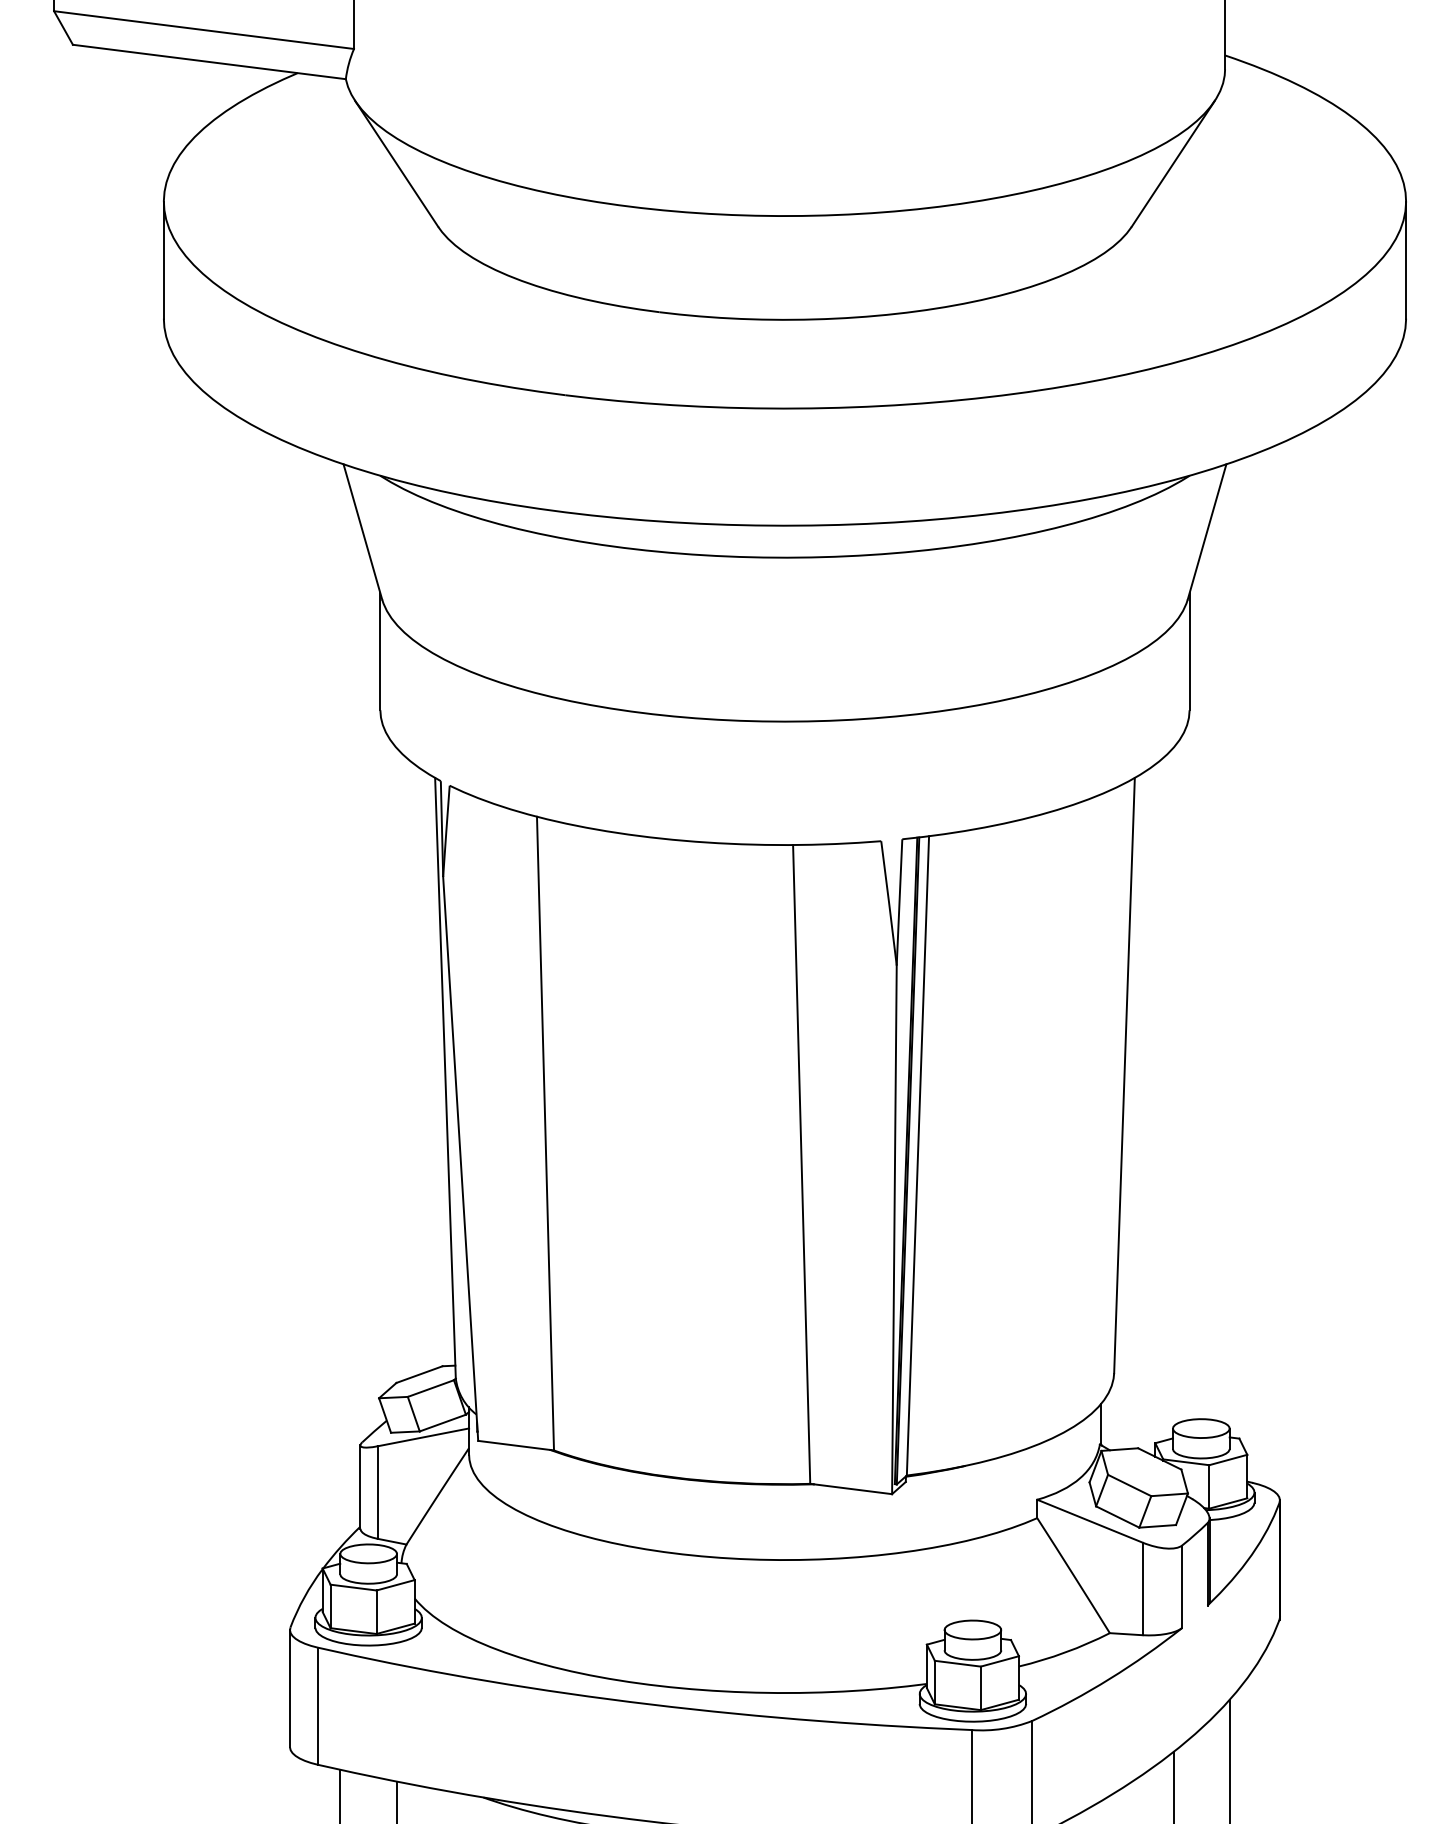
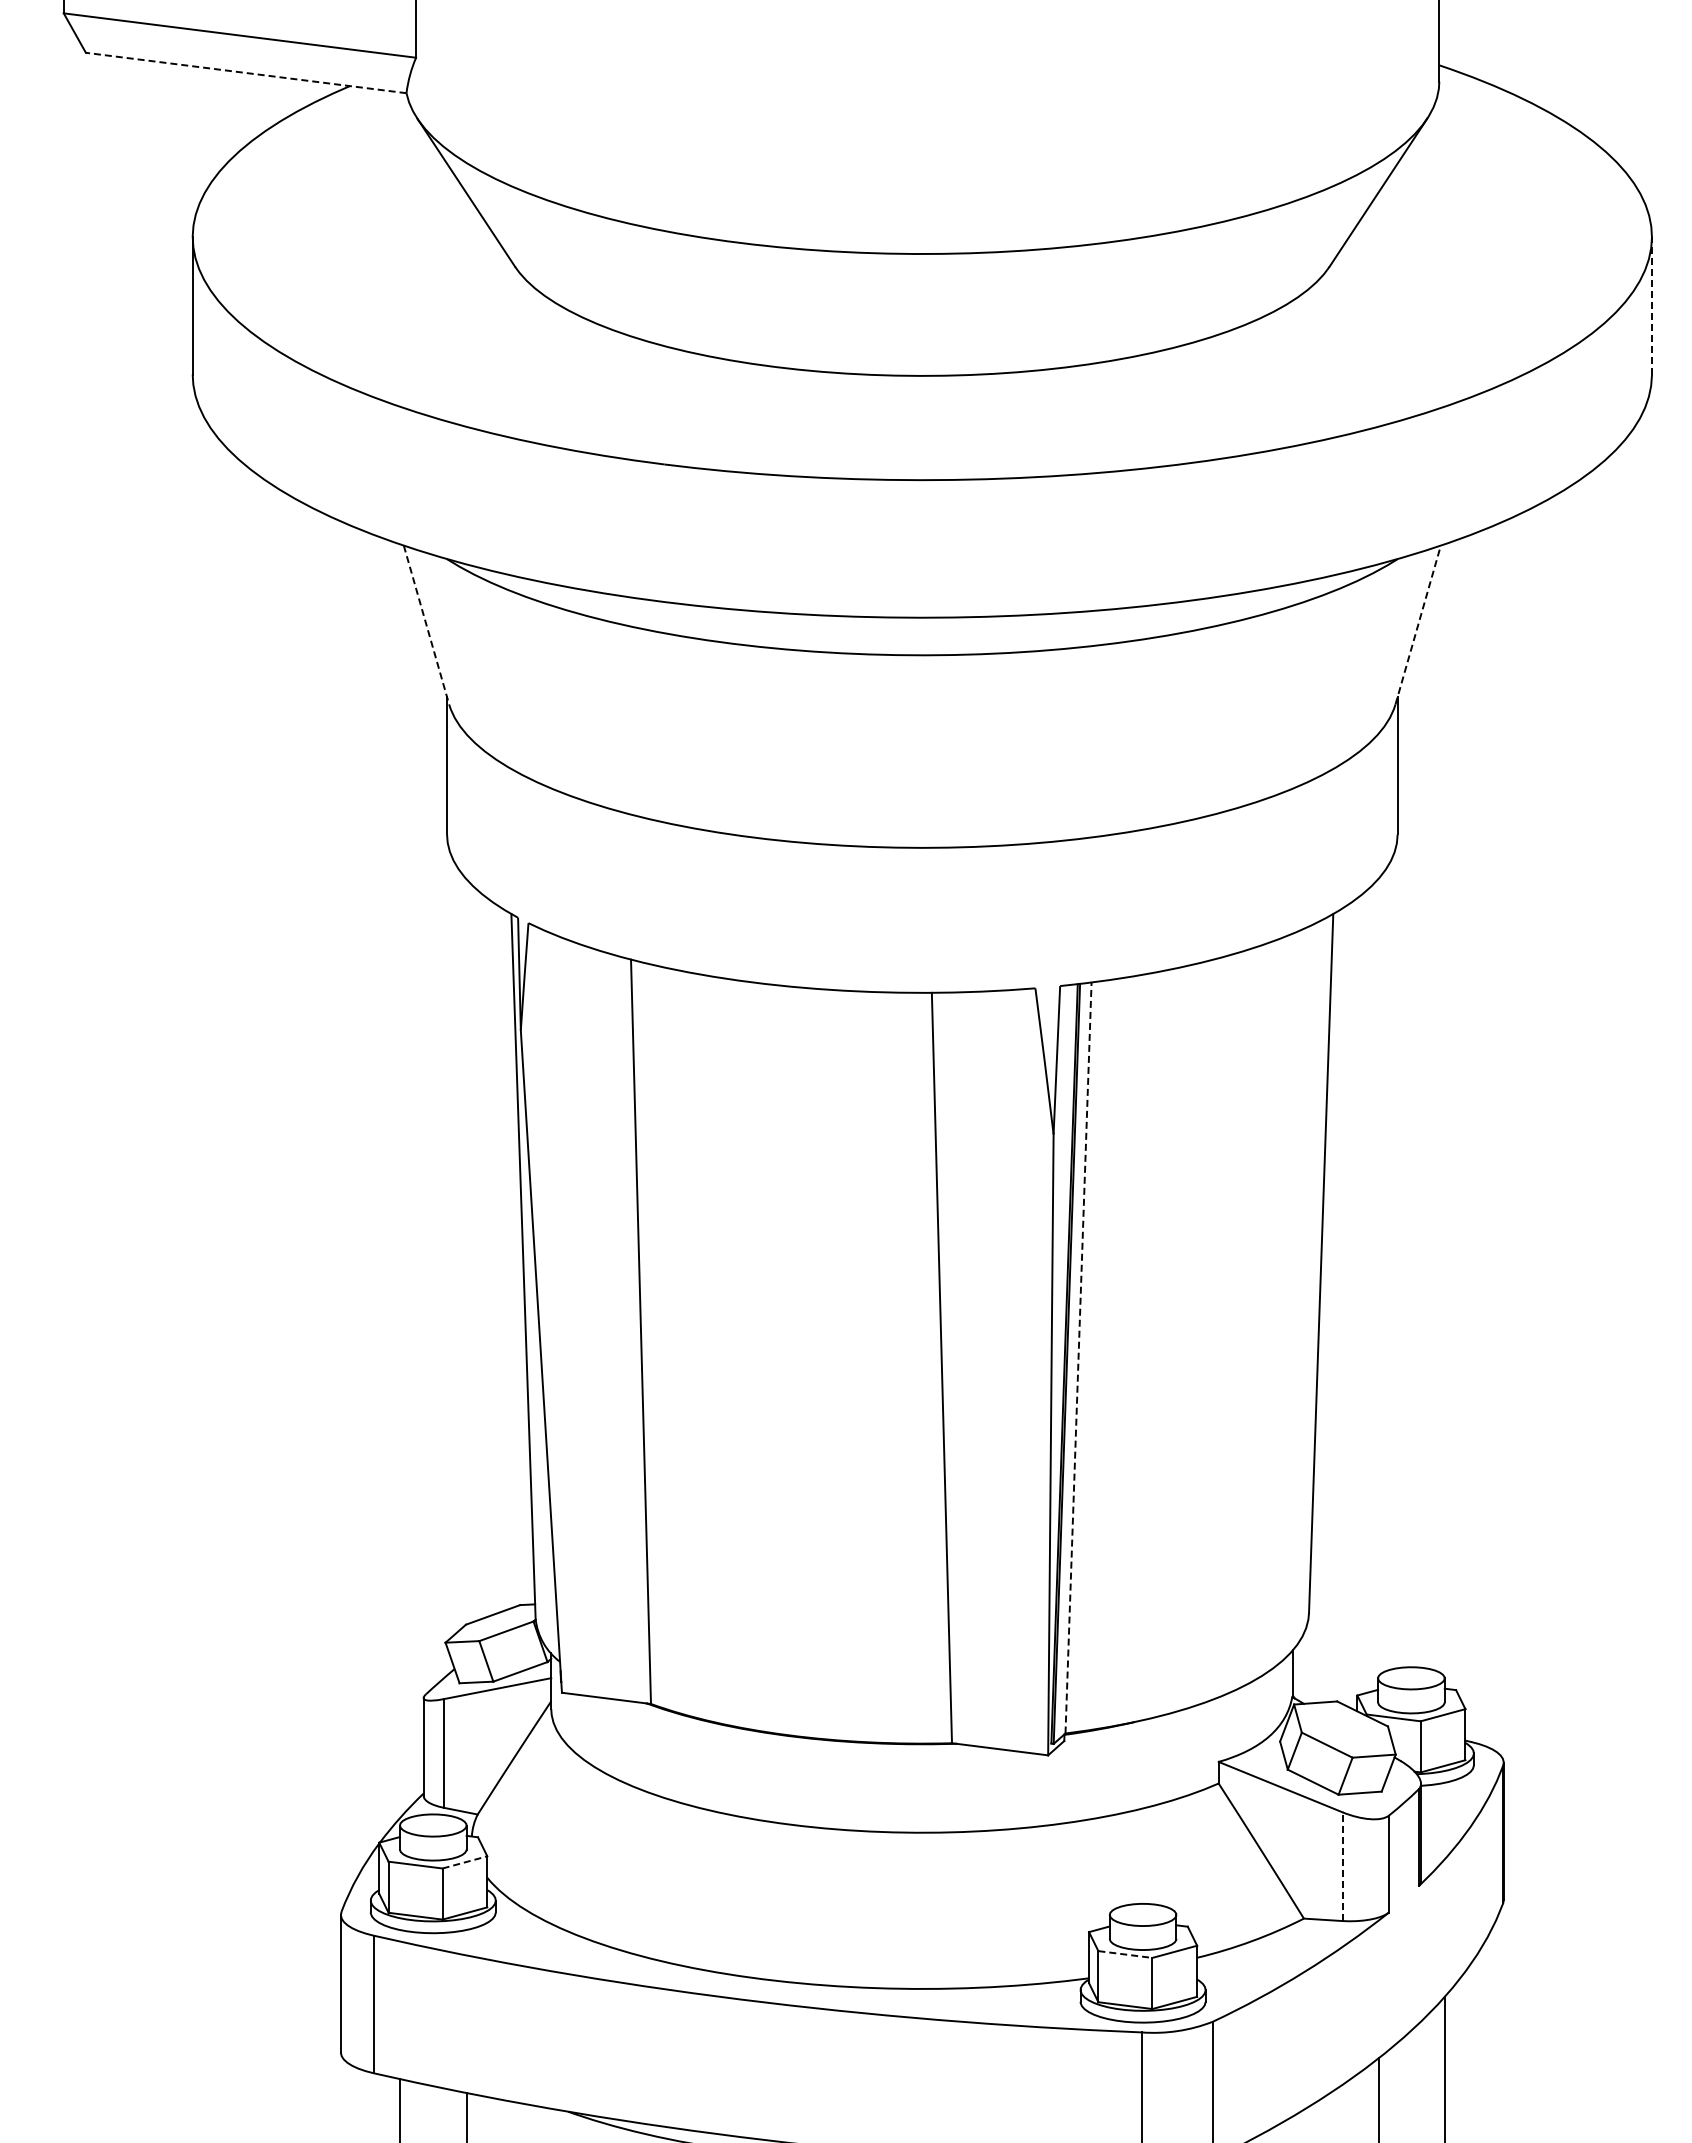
line: (209, 62) -> (246, 73), solid -> dashed
line: (1405, 259) -> (1651, 305), solid -> dashed
line: (362, 532) -> (426, 625), solid -> dashed
line: (1207, 532) -> (1418, 625), solid -> dashed
line: (917, 1156) -> (1078, 1358), solid -> dashed
line: (396, 1585) -> (465, 1862), solid -> dashed
line: (1142, 1588) -> (1342, 1866), solid -> dashed
line: (957, 1663) -> (1125, 1954), solid -> dashed

